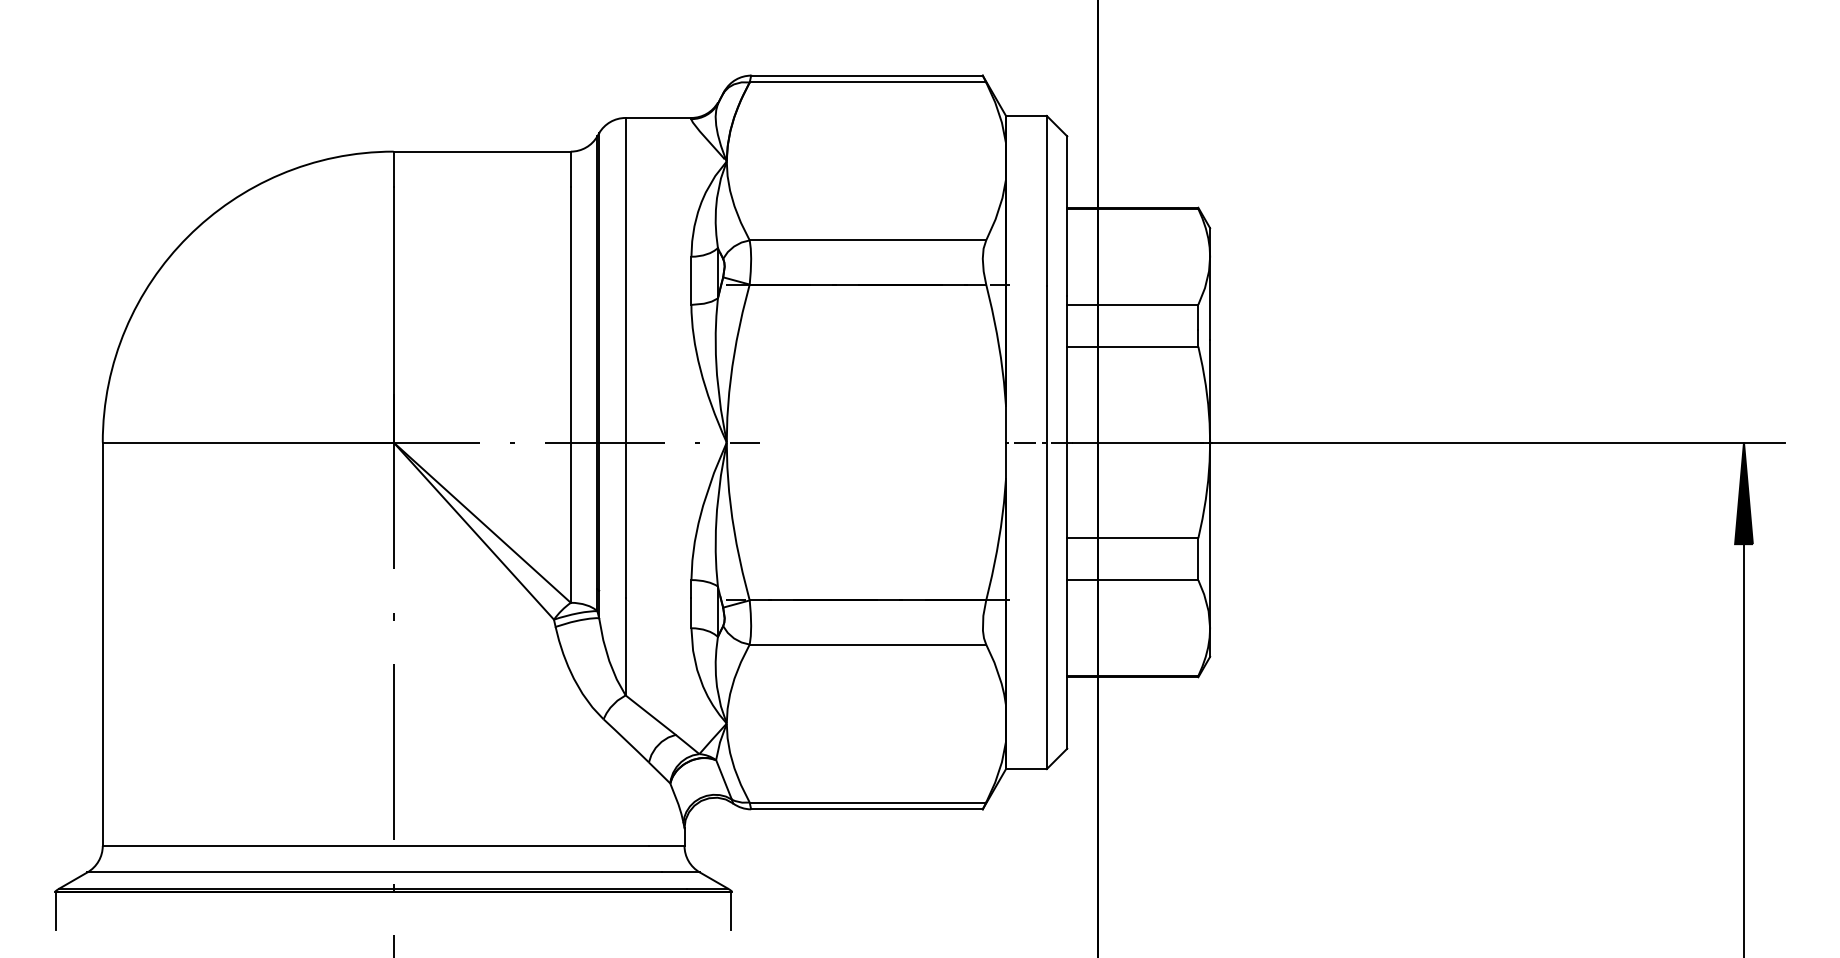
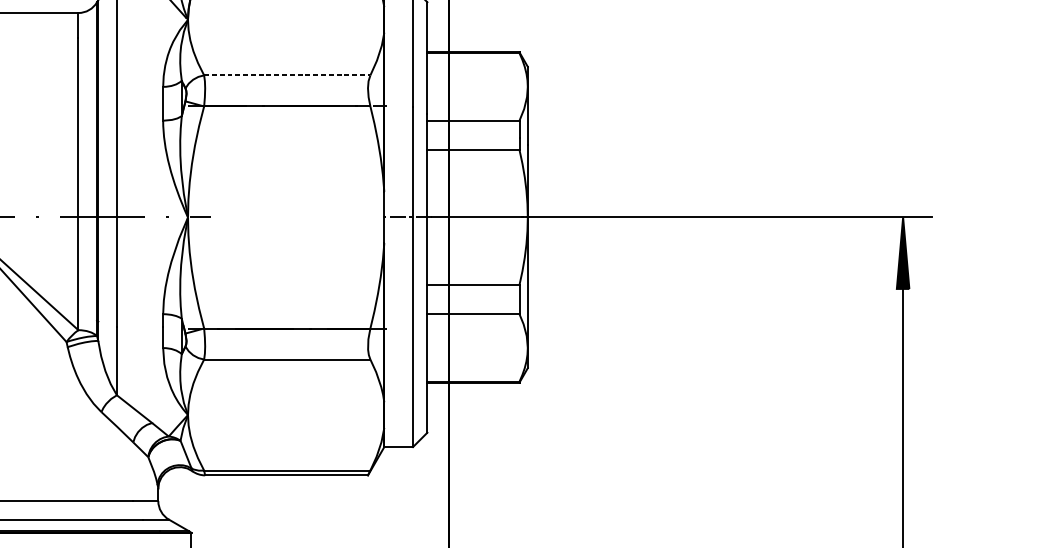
line: (868, 240) -> (287, 75), solid -> dashed

